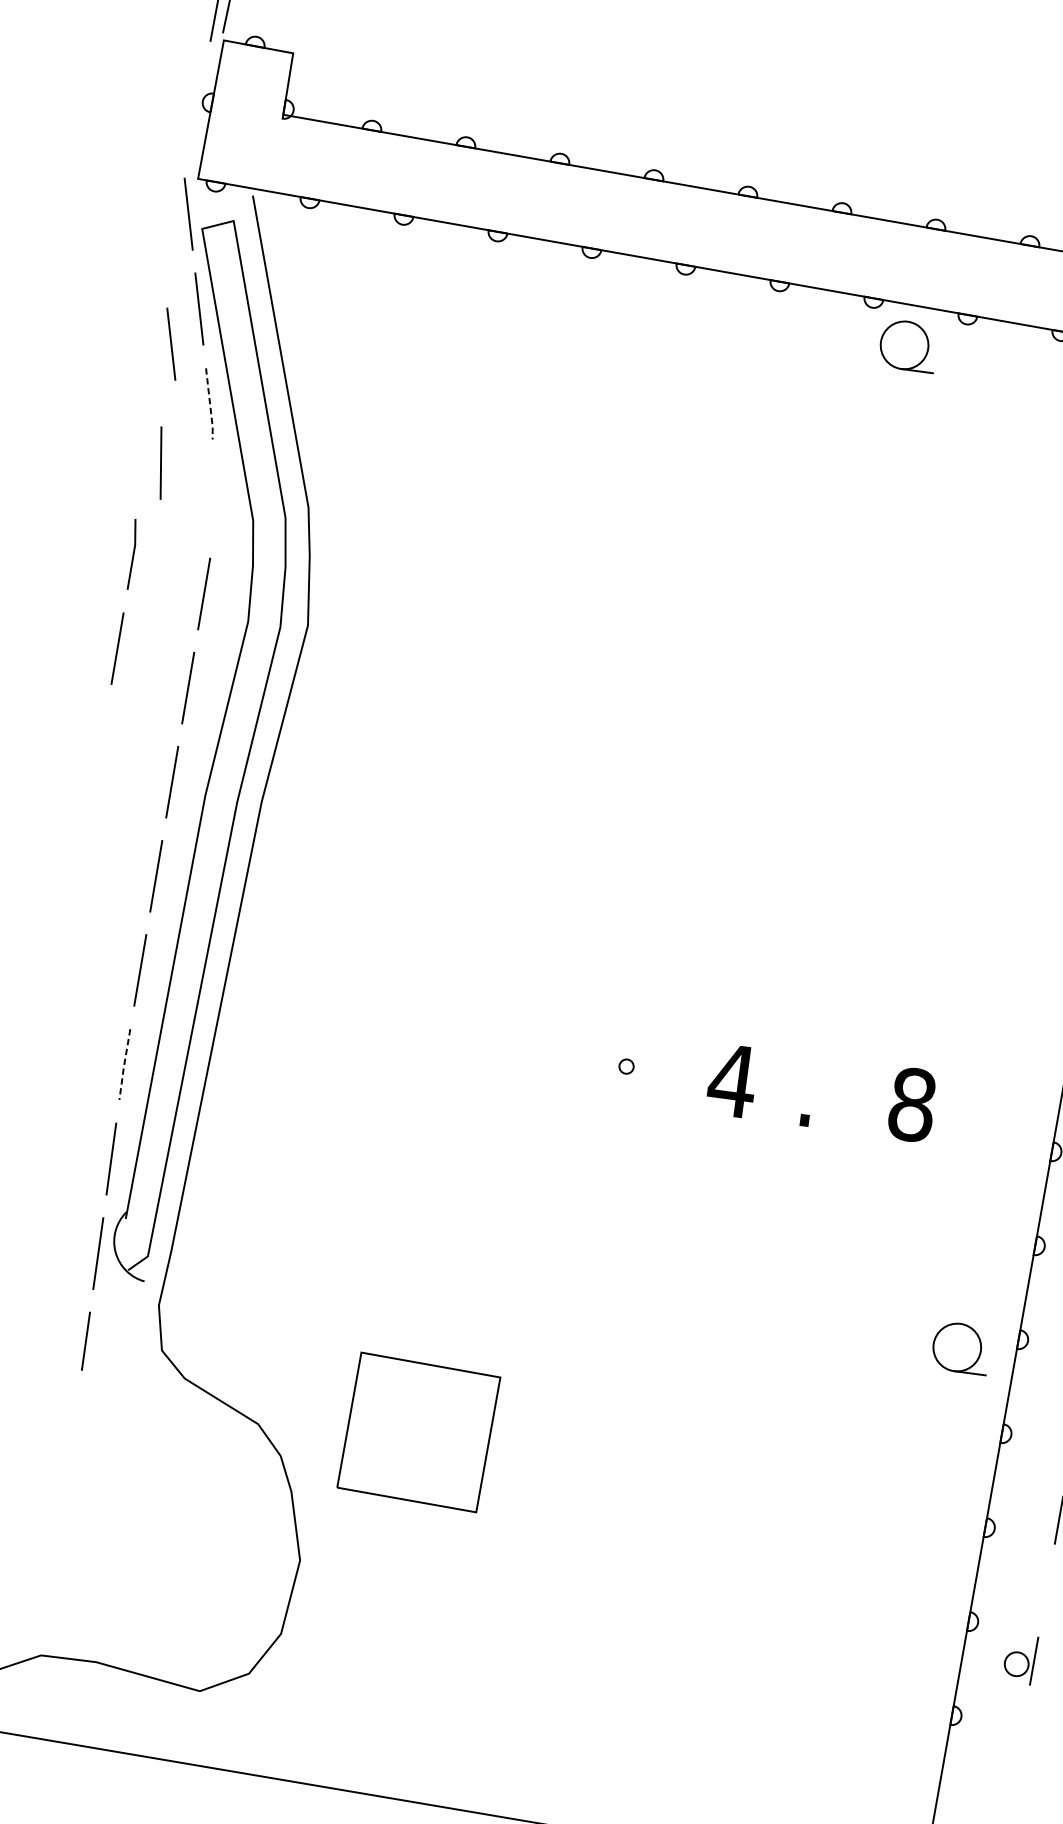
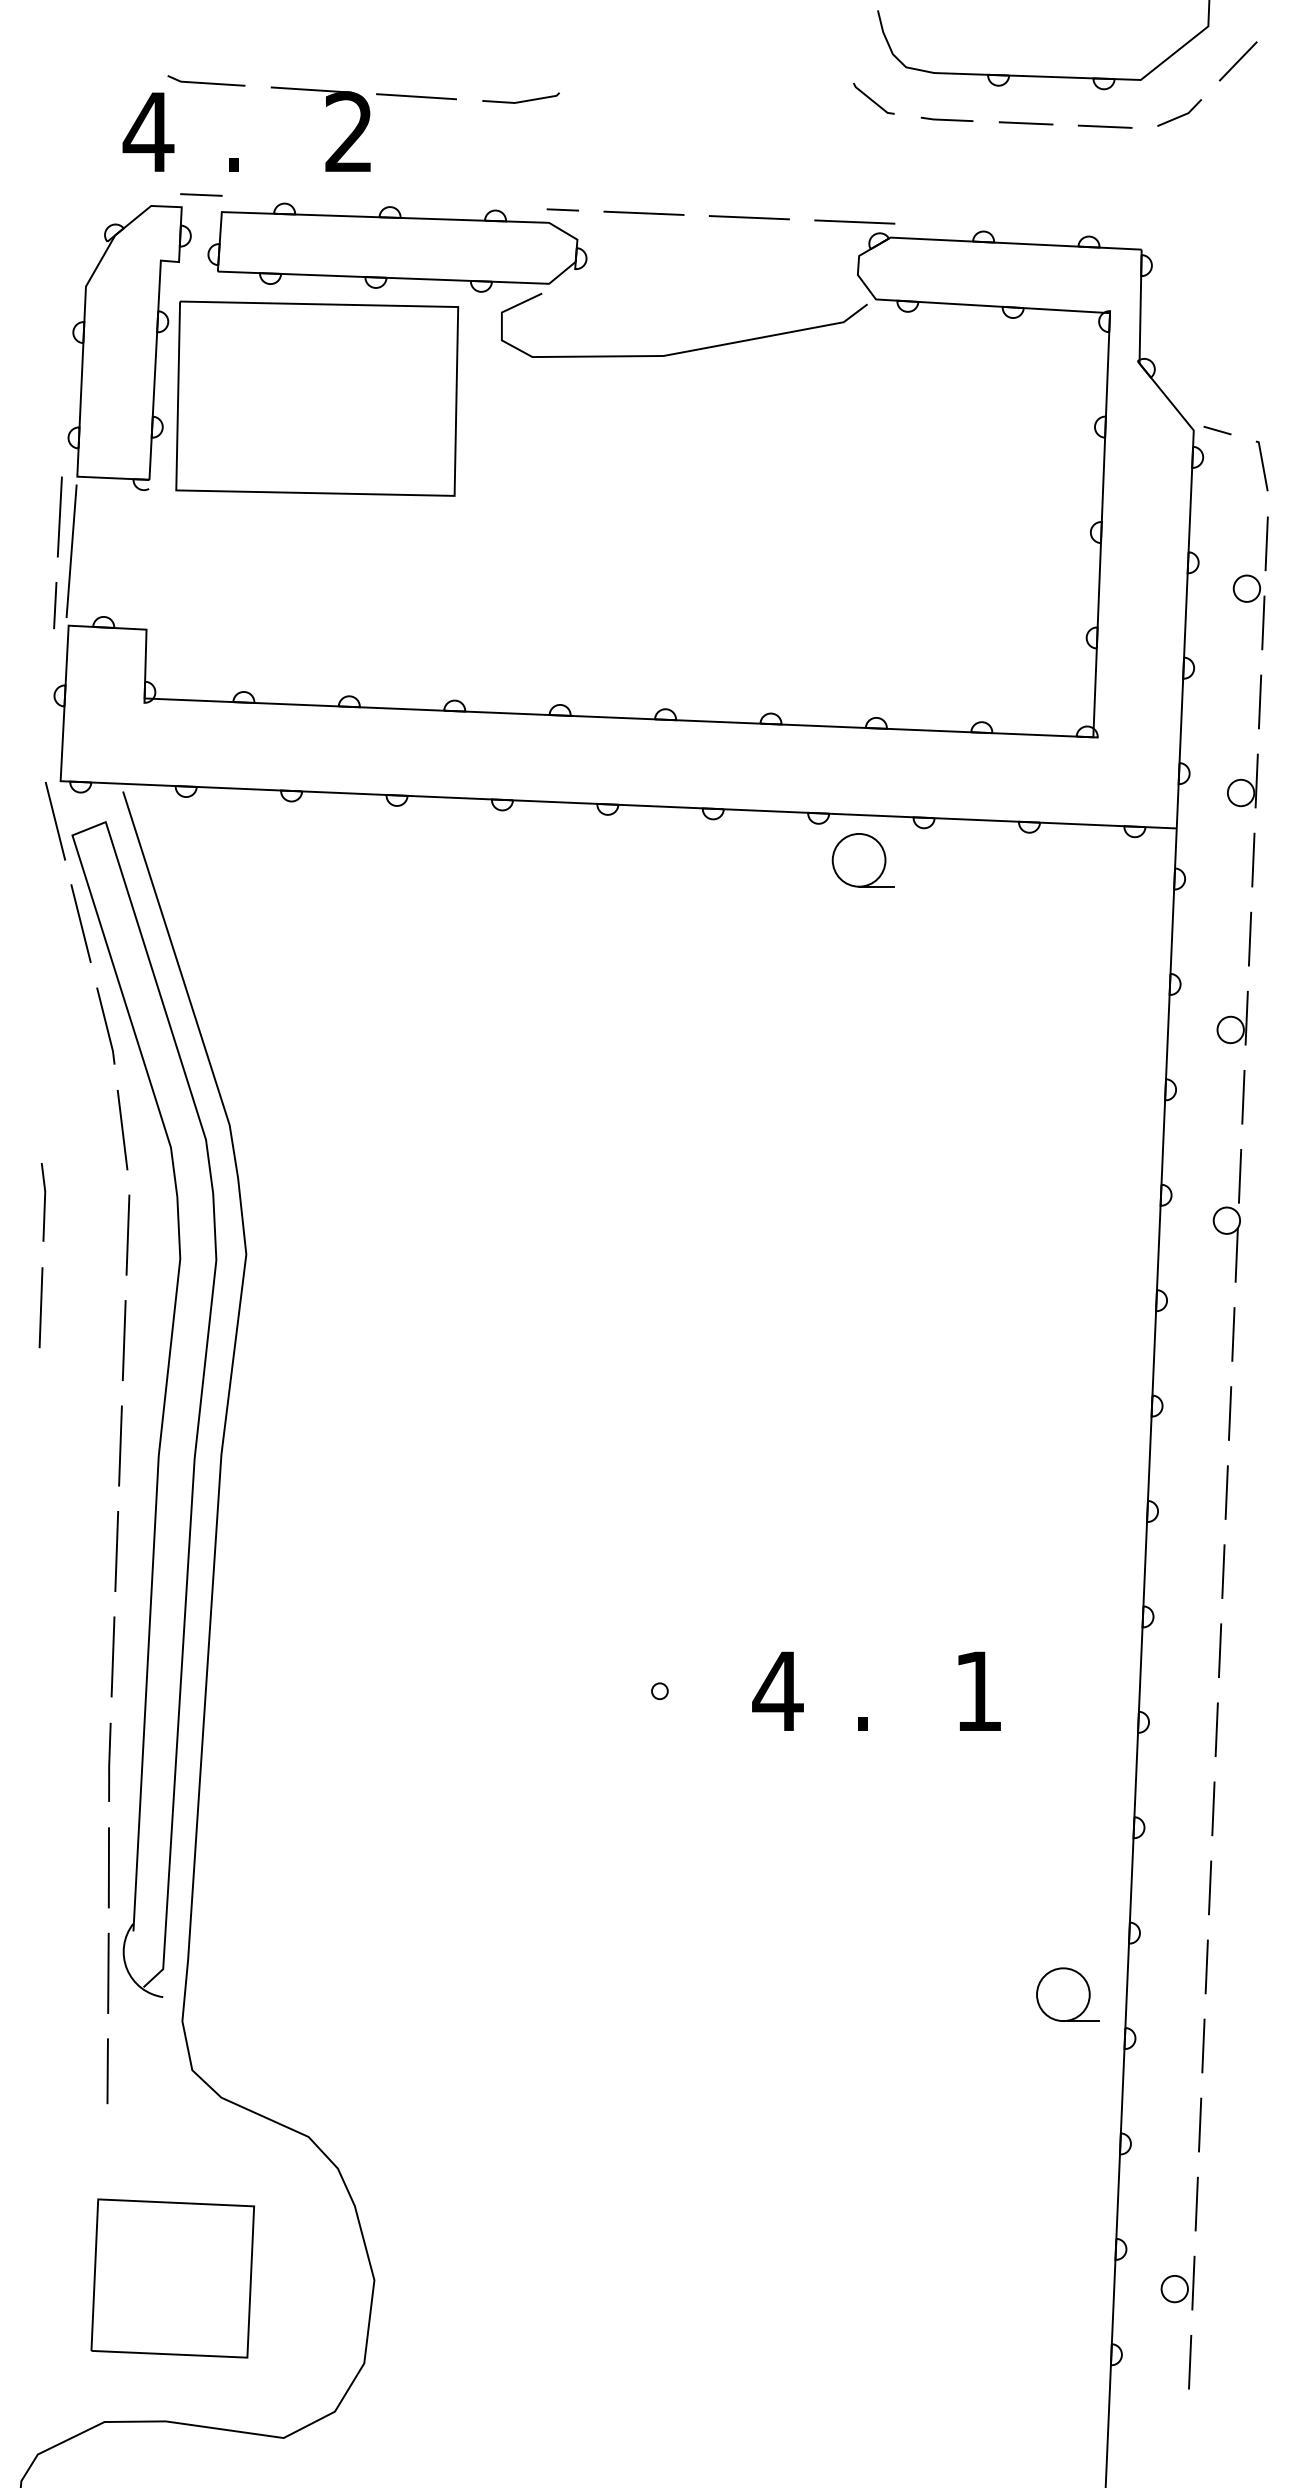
line: (170, 343) -> (54, 965), removed
line: (209, 405) -> (106, 1027), dashed -> solid
line: (161, 462) -> (122, 1129), moved
line: (124, 1065) -> (109, 1763), dashed -> solid
text: (912, 1104) -> (978, 1691), 8 -> 1
part: (961, 1347) -> (1067, 1994), moved
part: (418, 1432) -> (172, 2278), moved
line: (1046, 1590) -> (1196, 2203), added
line: (1022, 1731) -> (1190, 2361), added

